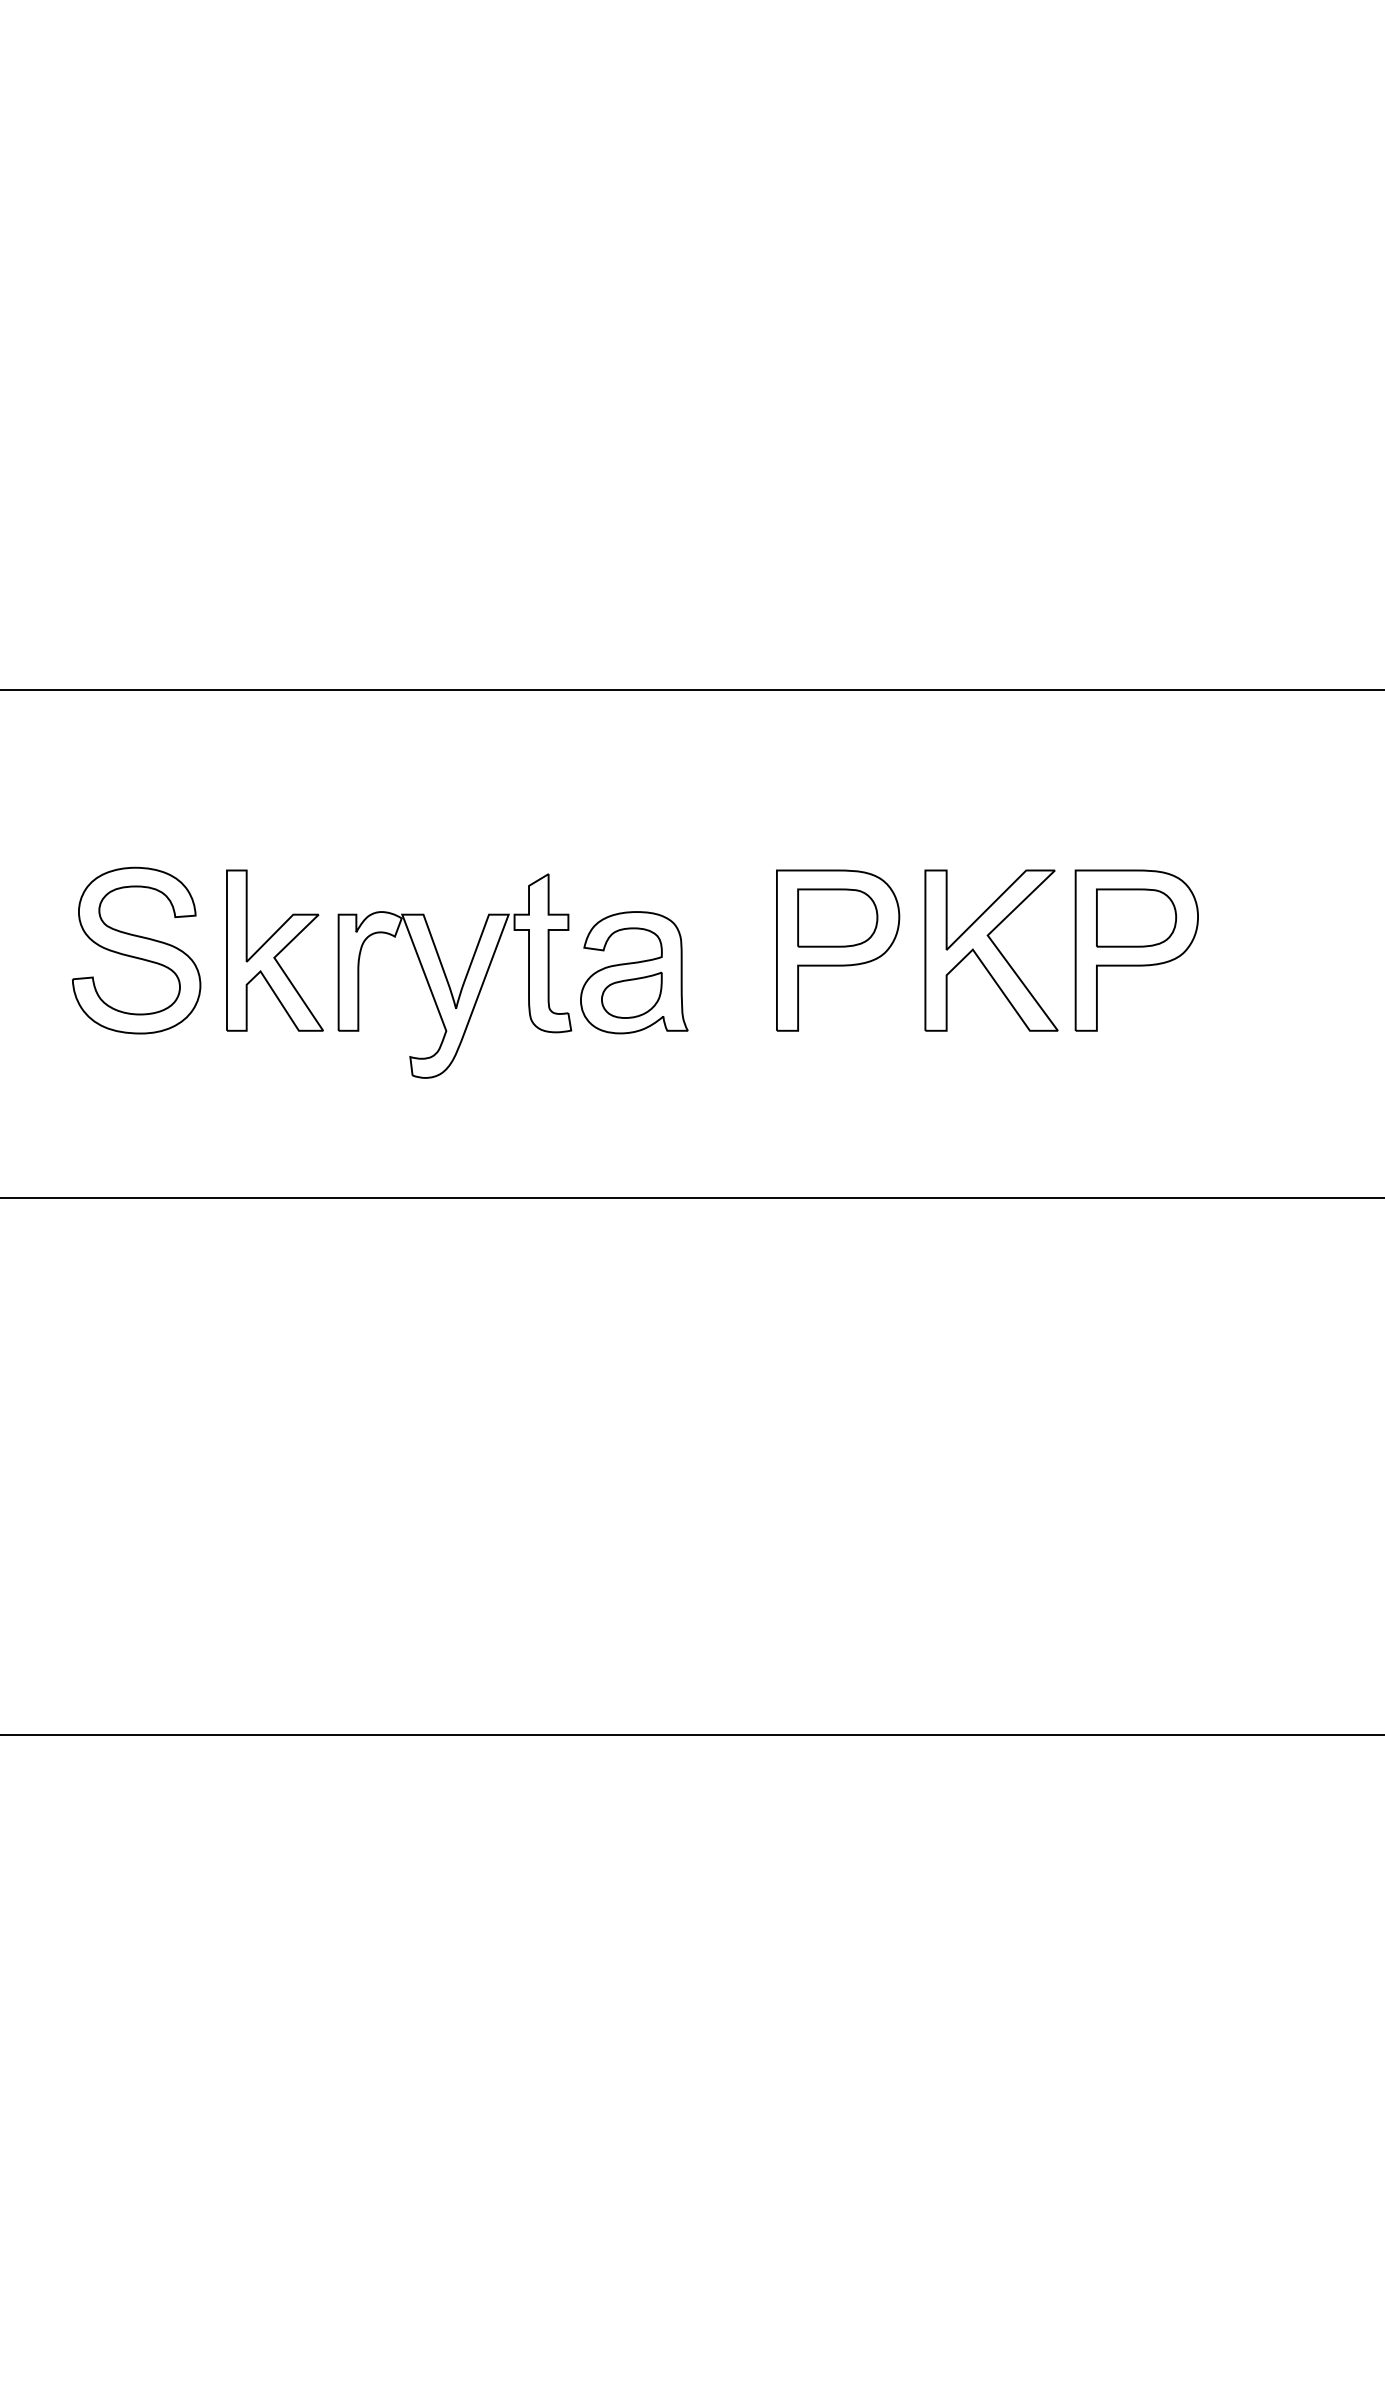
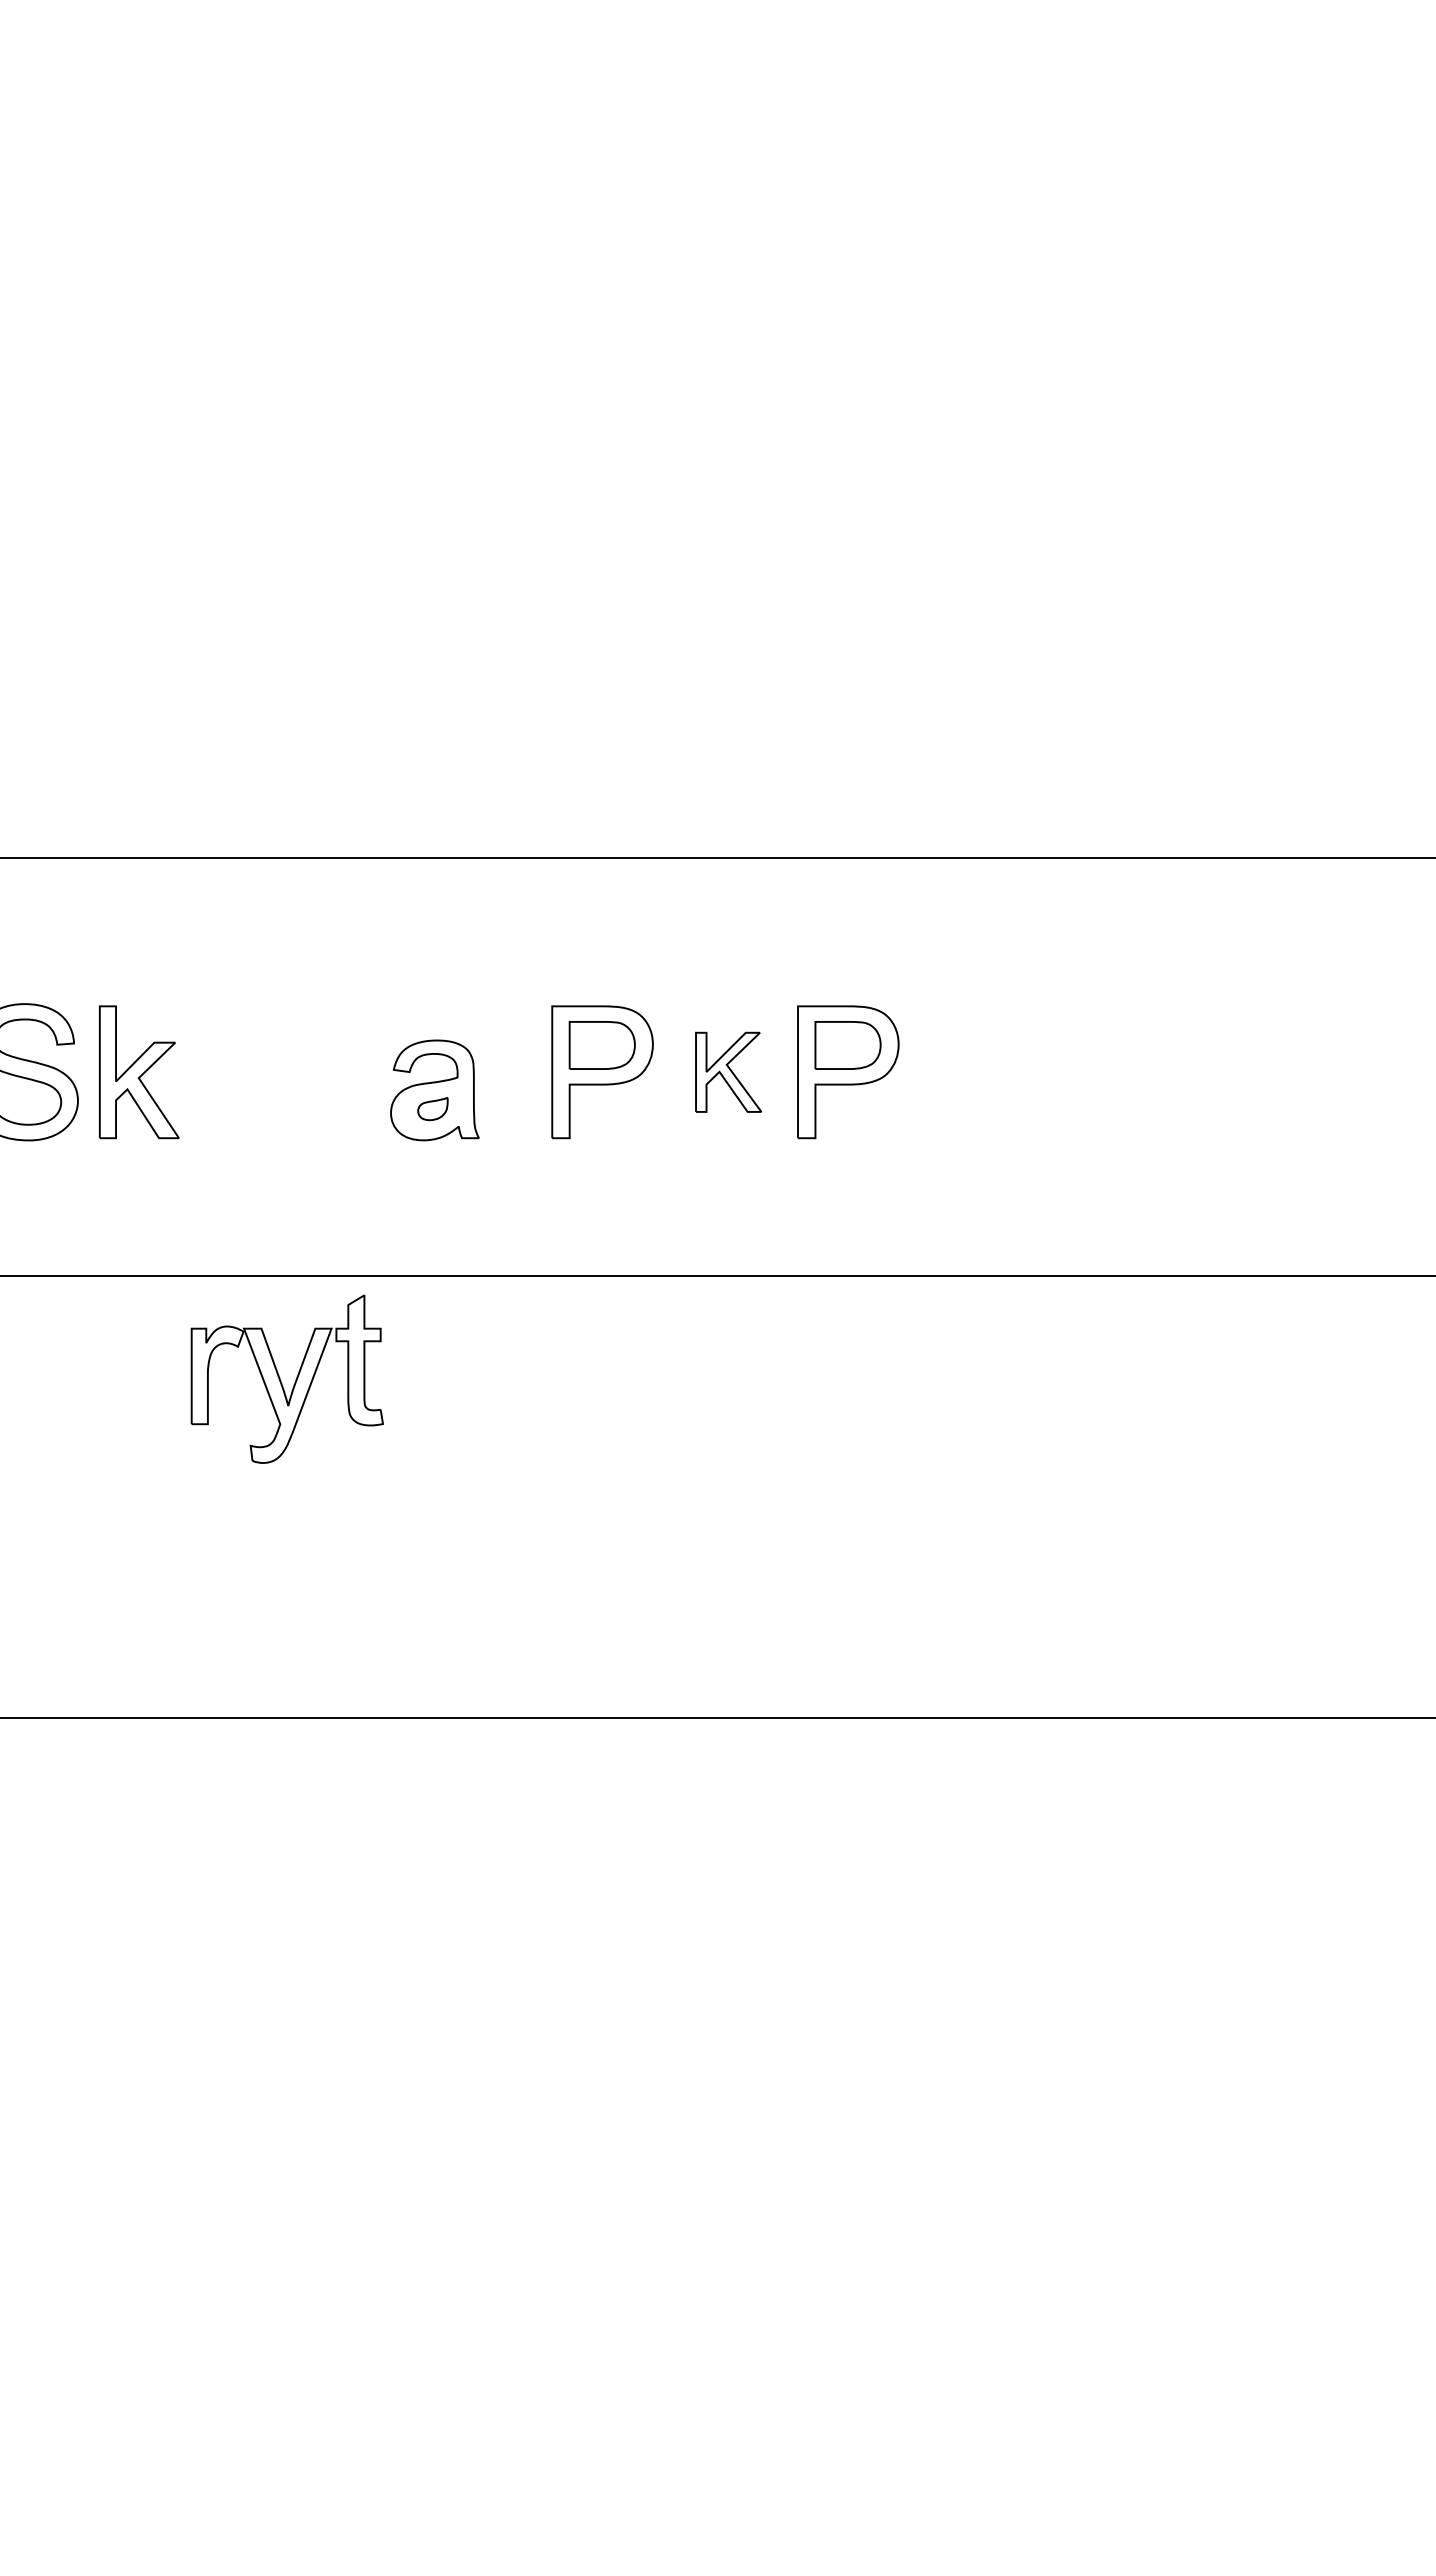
part: (991, 950) -> (728, 1072), size x0.6
part: (453, 975) -> (286, 1378), moved
part: (631, 994) -> (432, 1108), size x0.6

